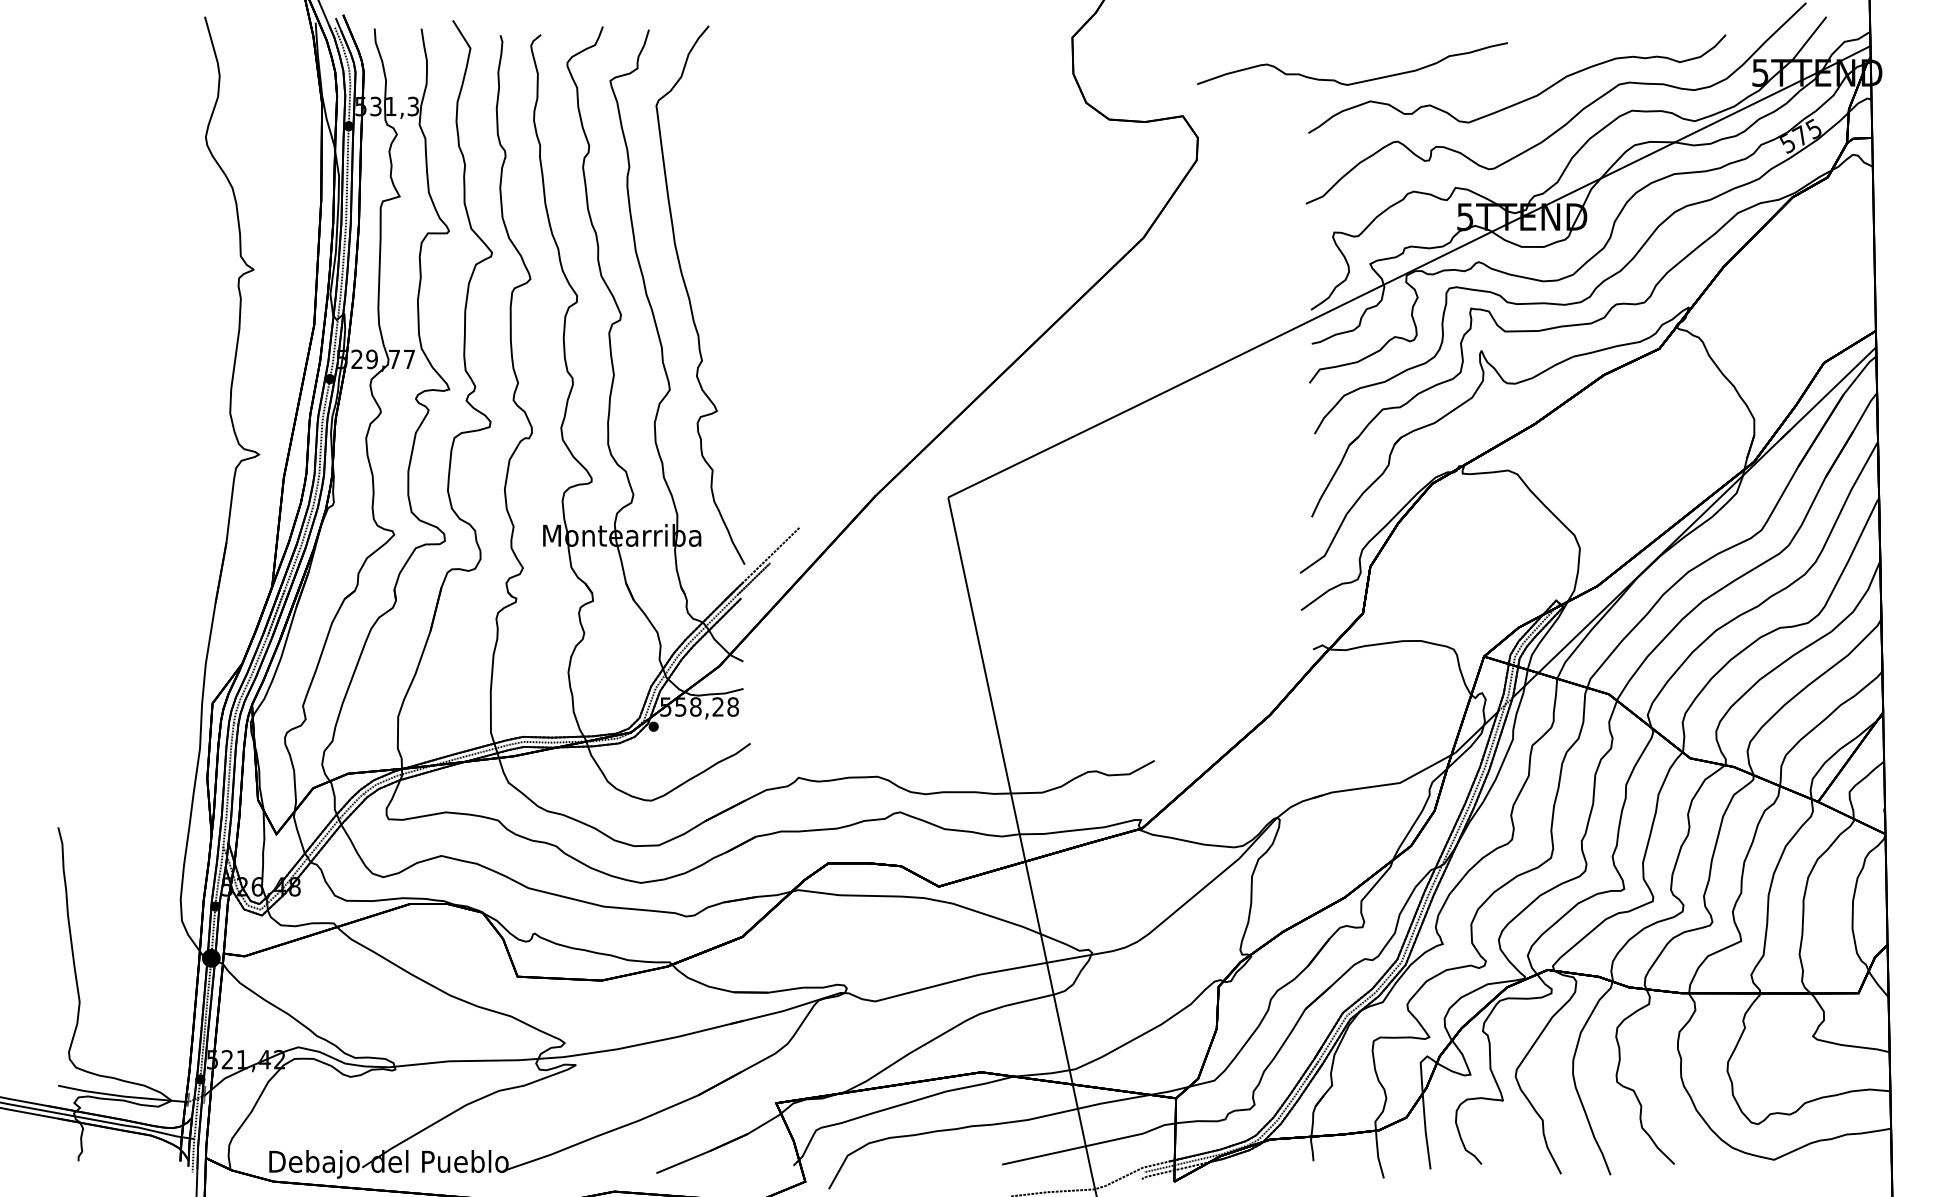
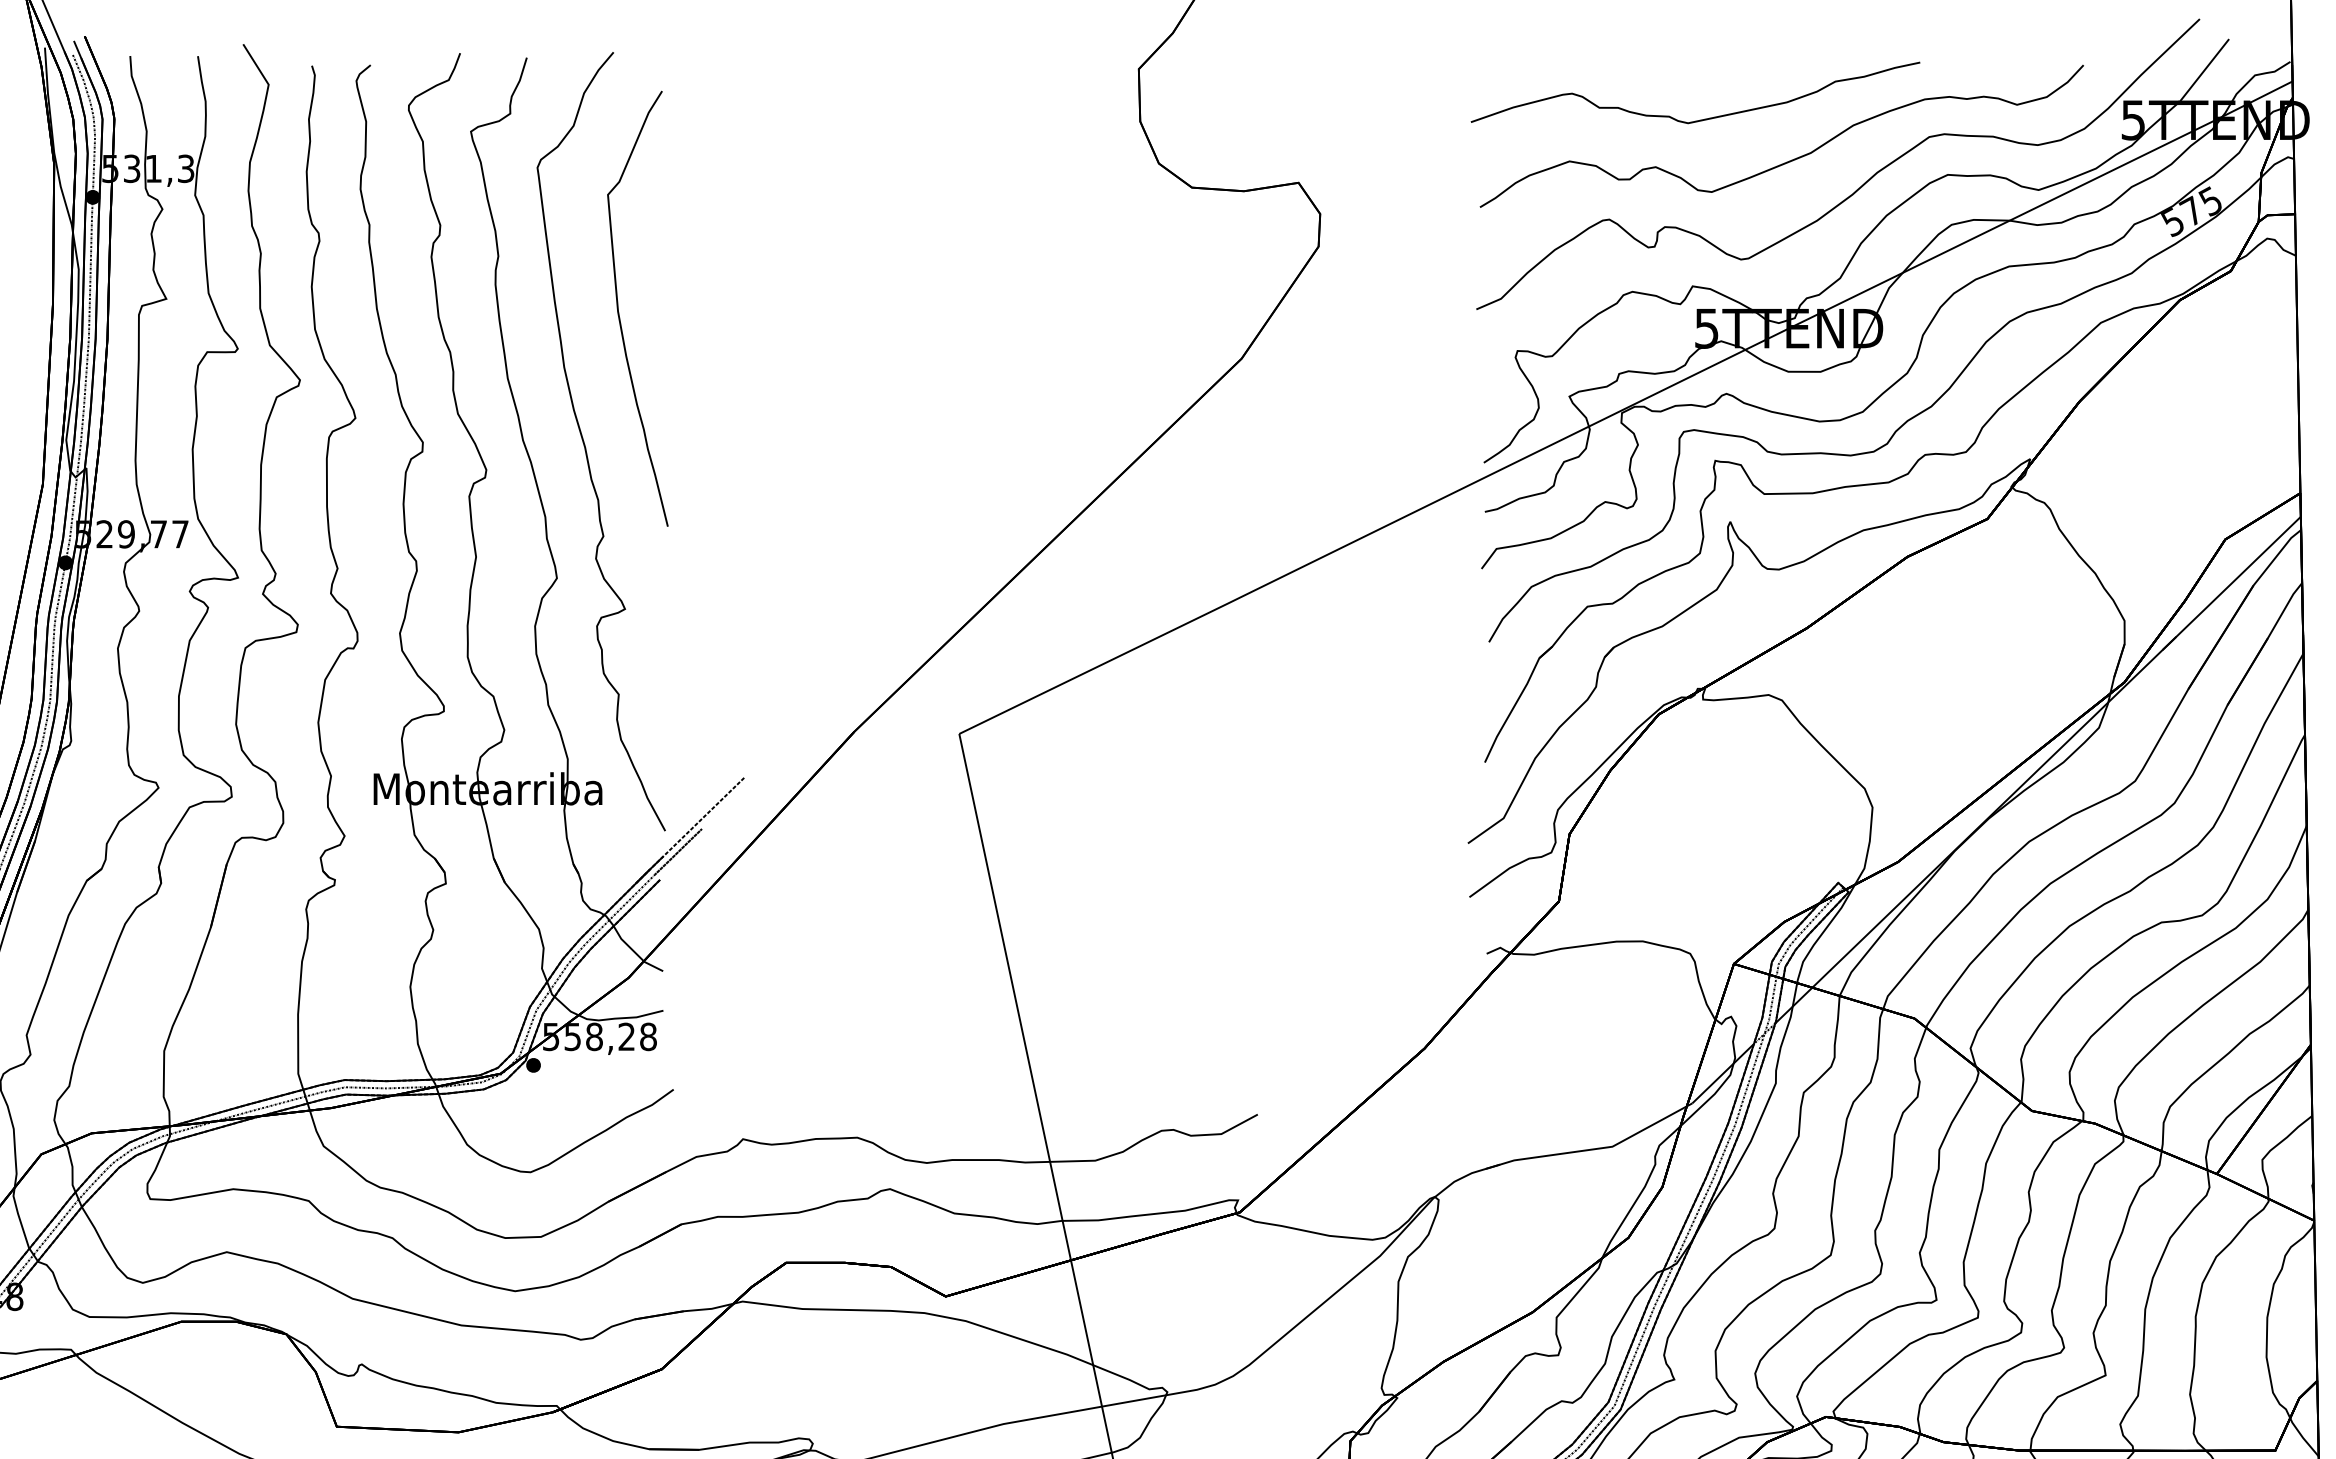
part: (1358, 81) -> (1704, 118), moved
part: (713, 205) -> (620, 311), added

